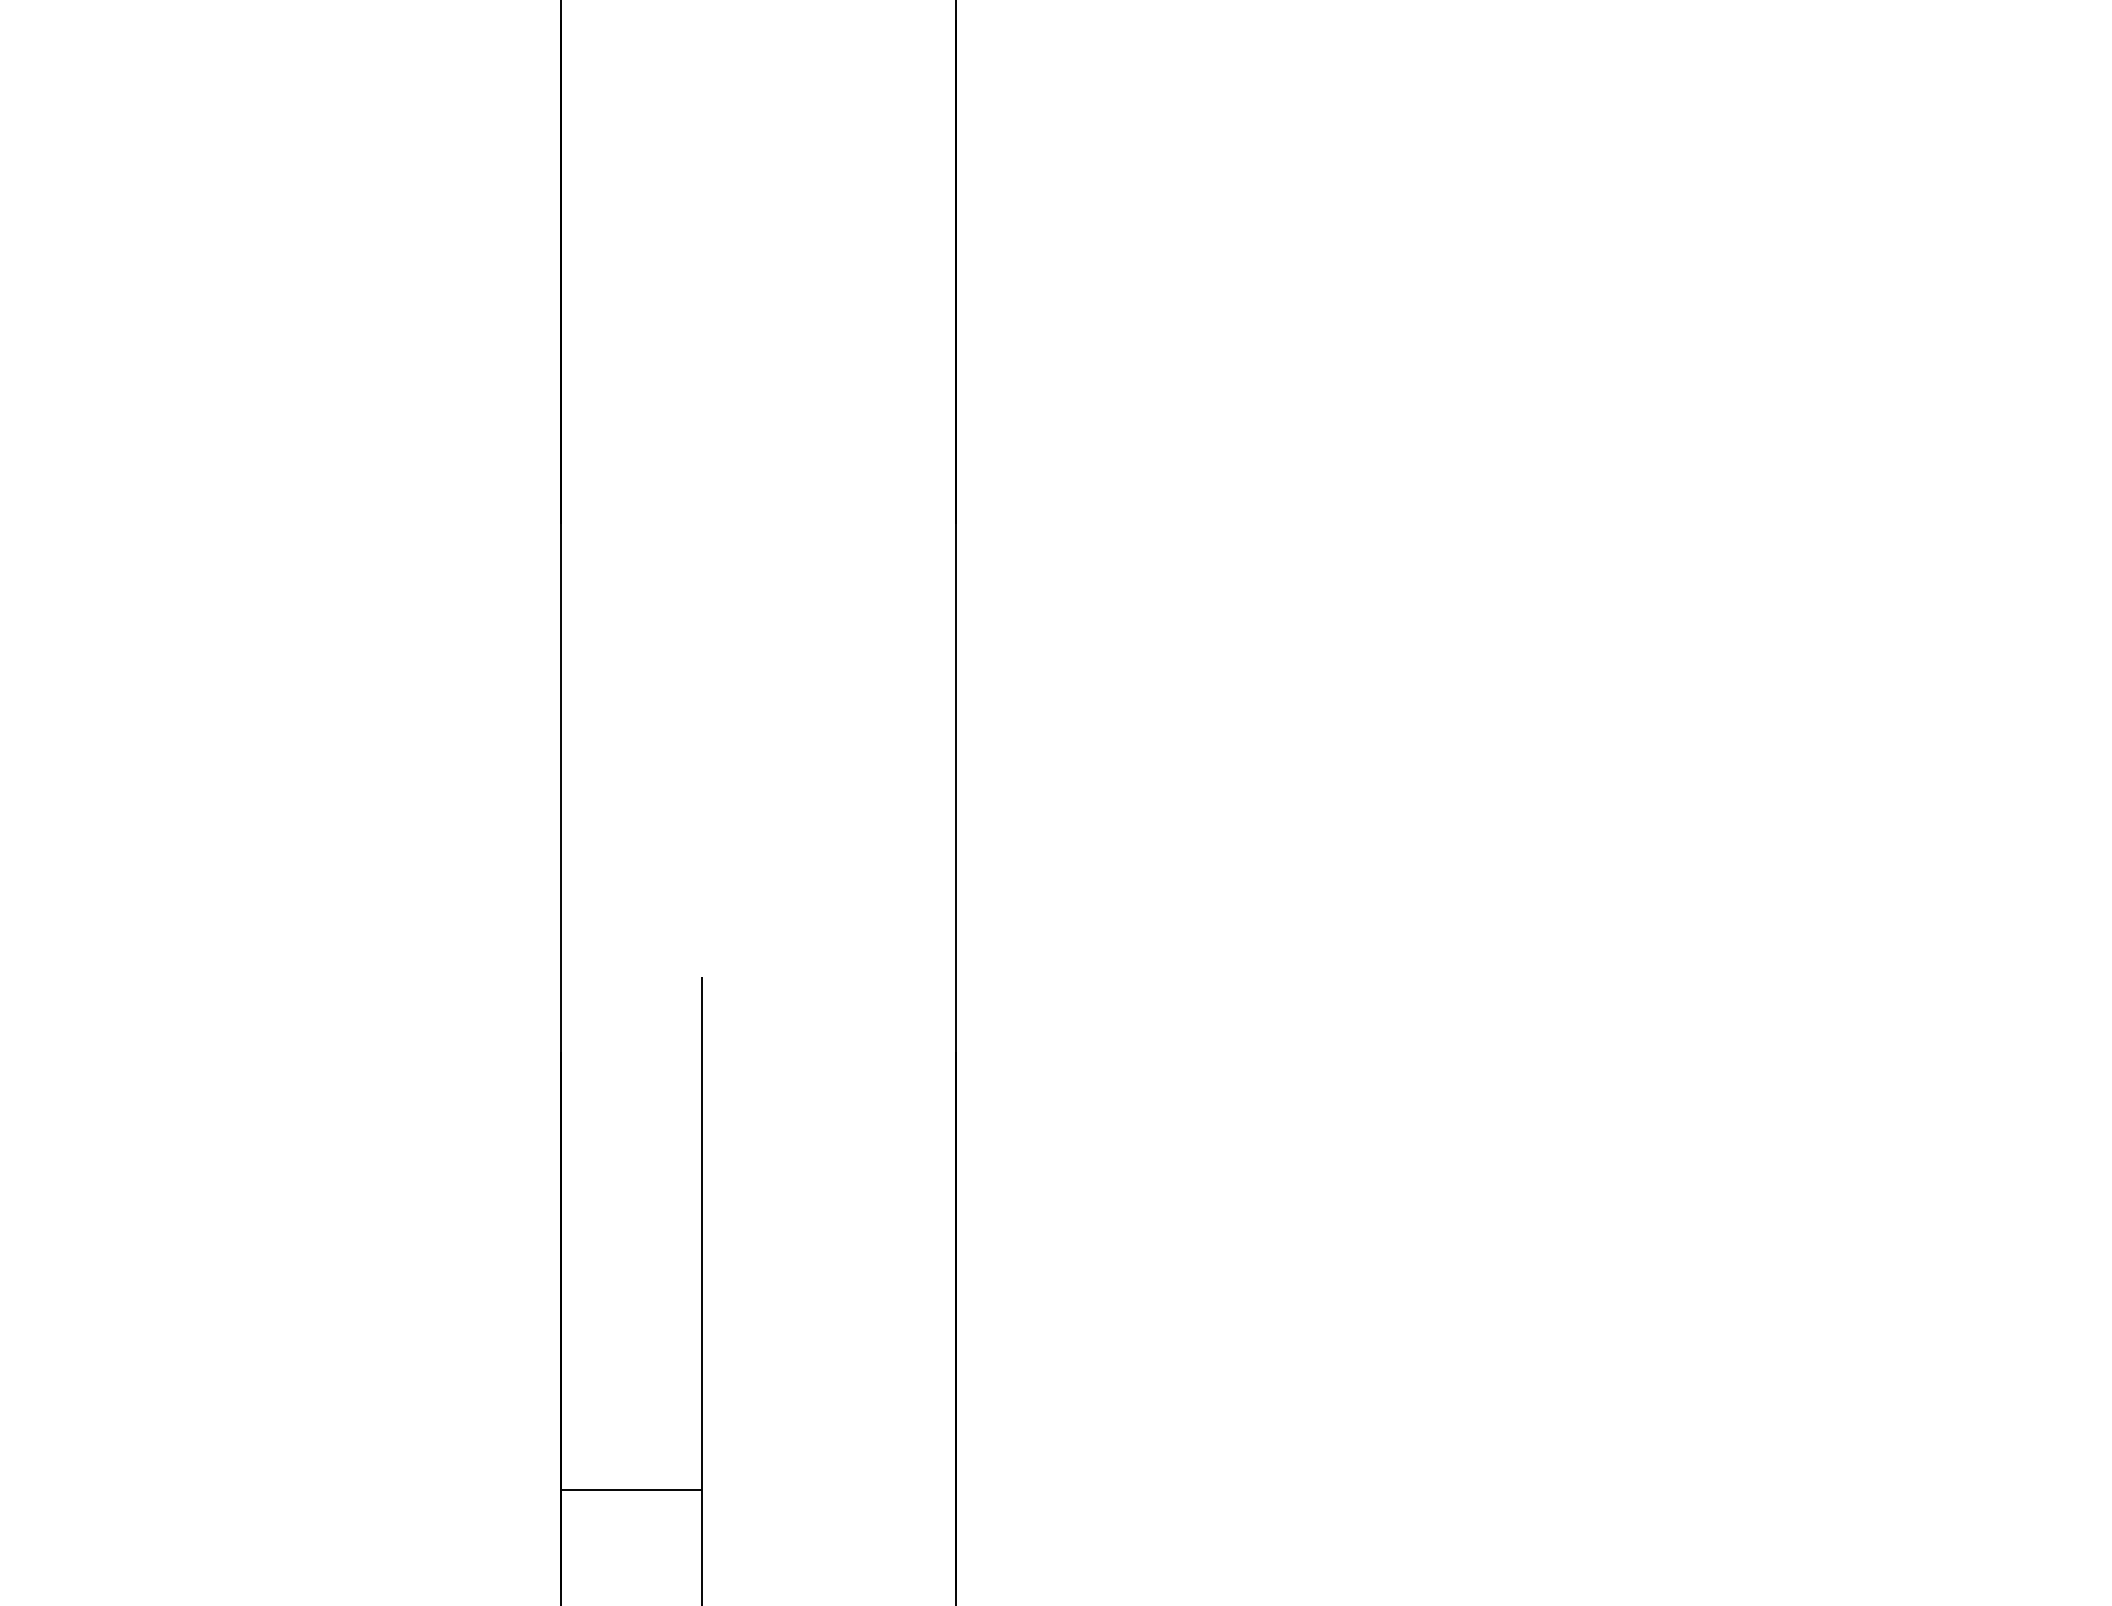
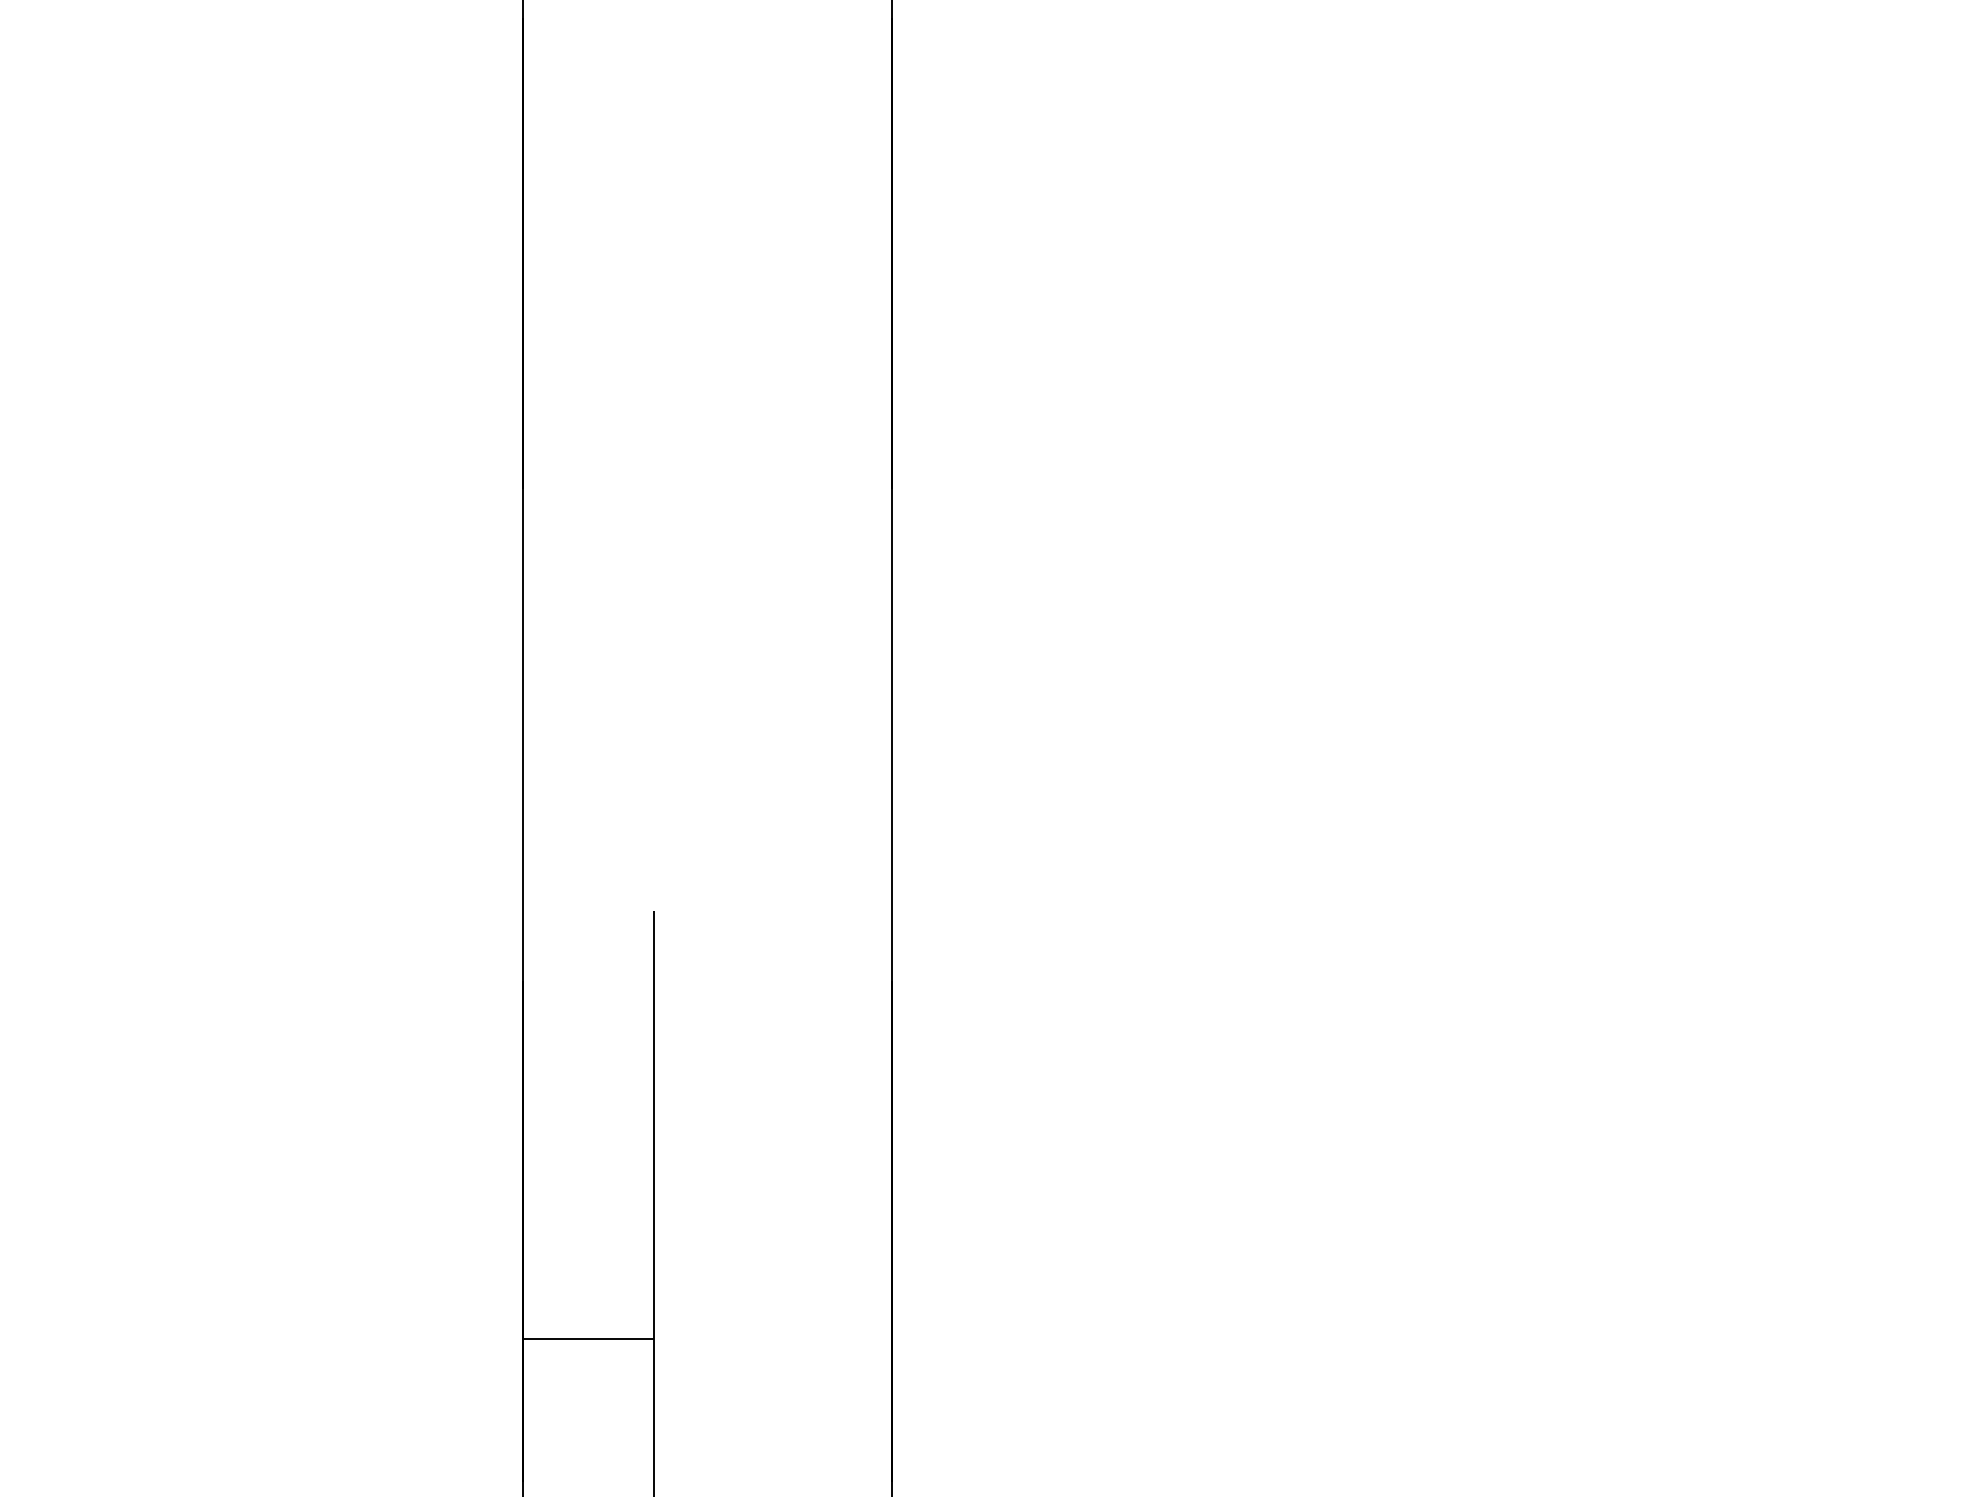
line: (631, 1489) -> (588, 1338), moved

